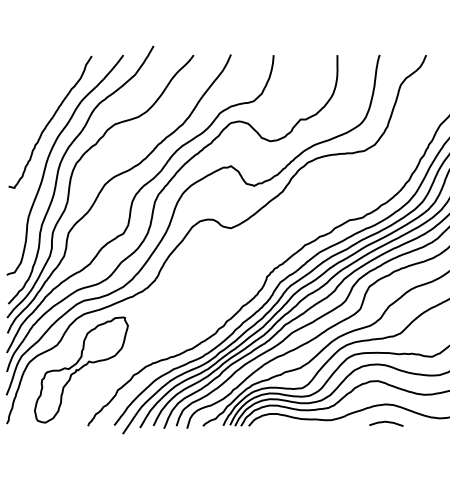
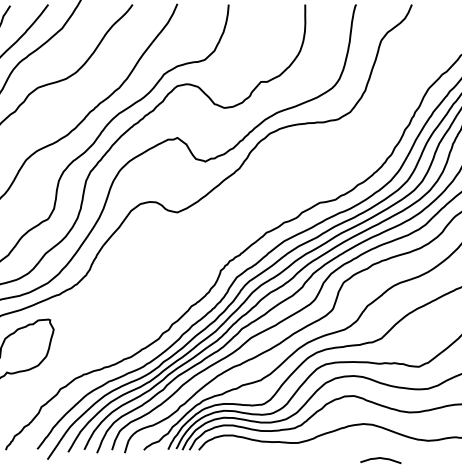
curve: (386, 422) -> (380, 458), moved

